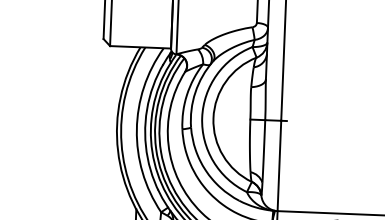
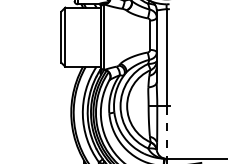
line: (279, 167) -> (166, 133), solid -> dashed

